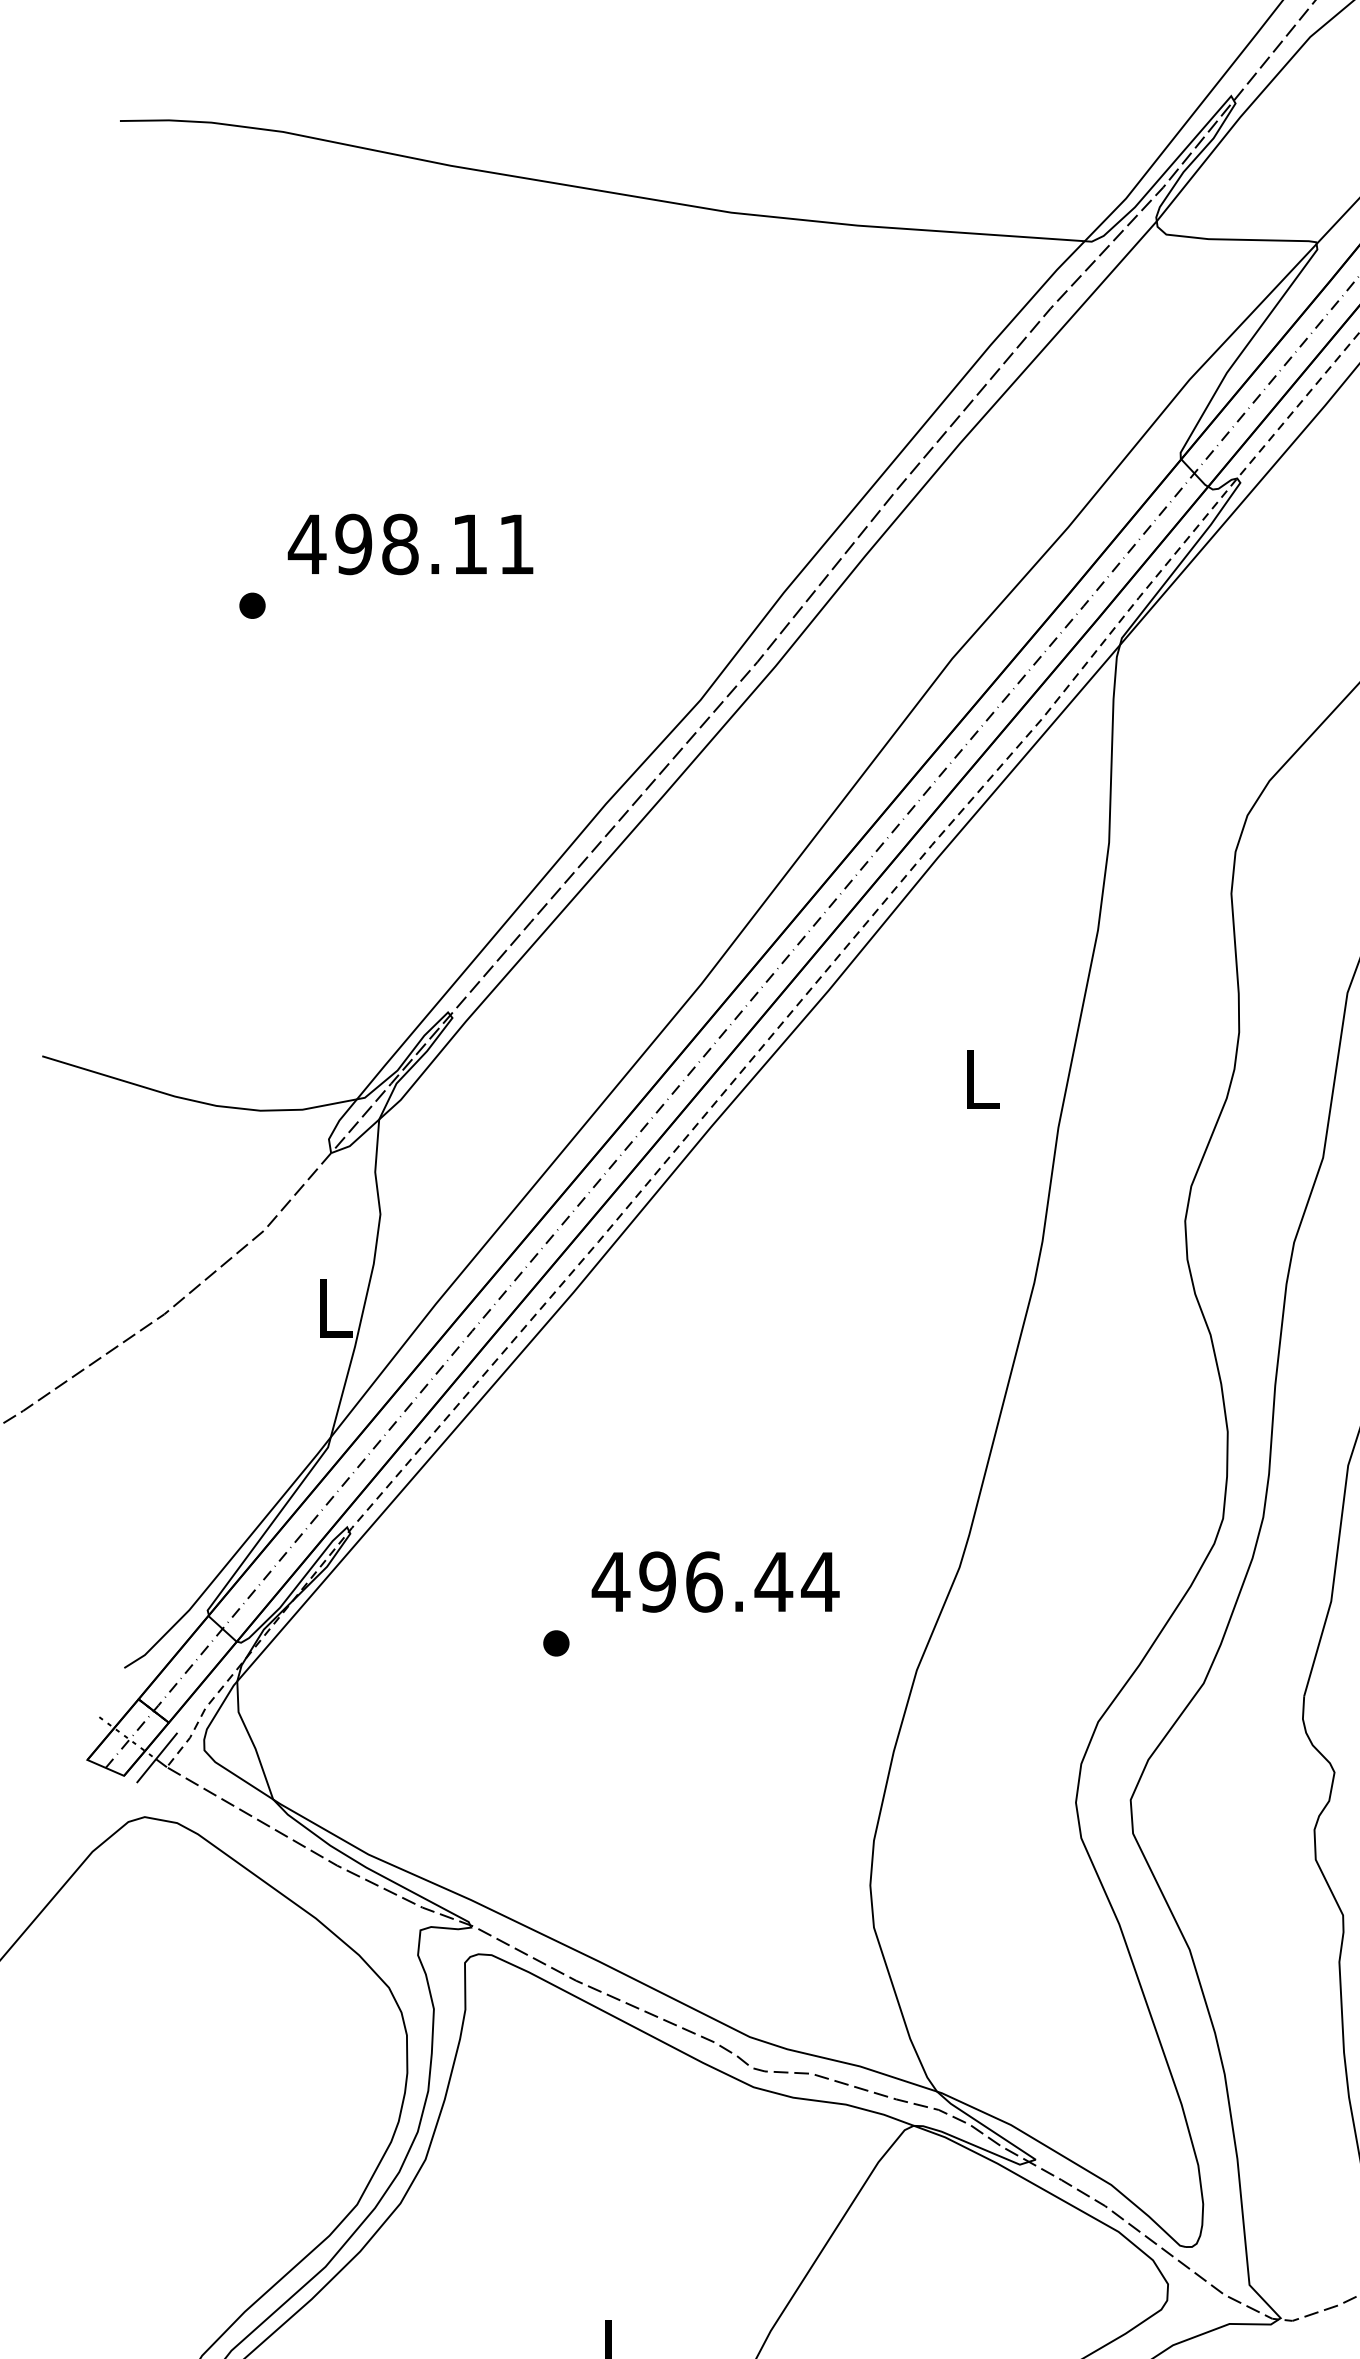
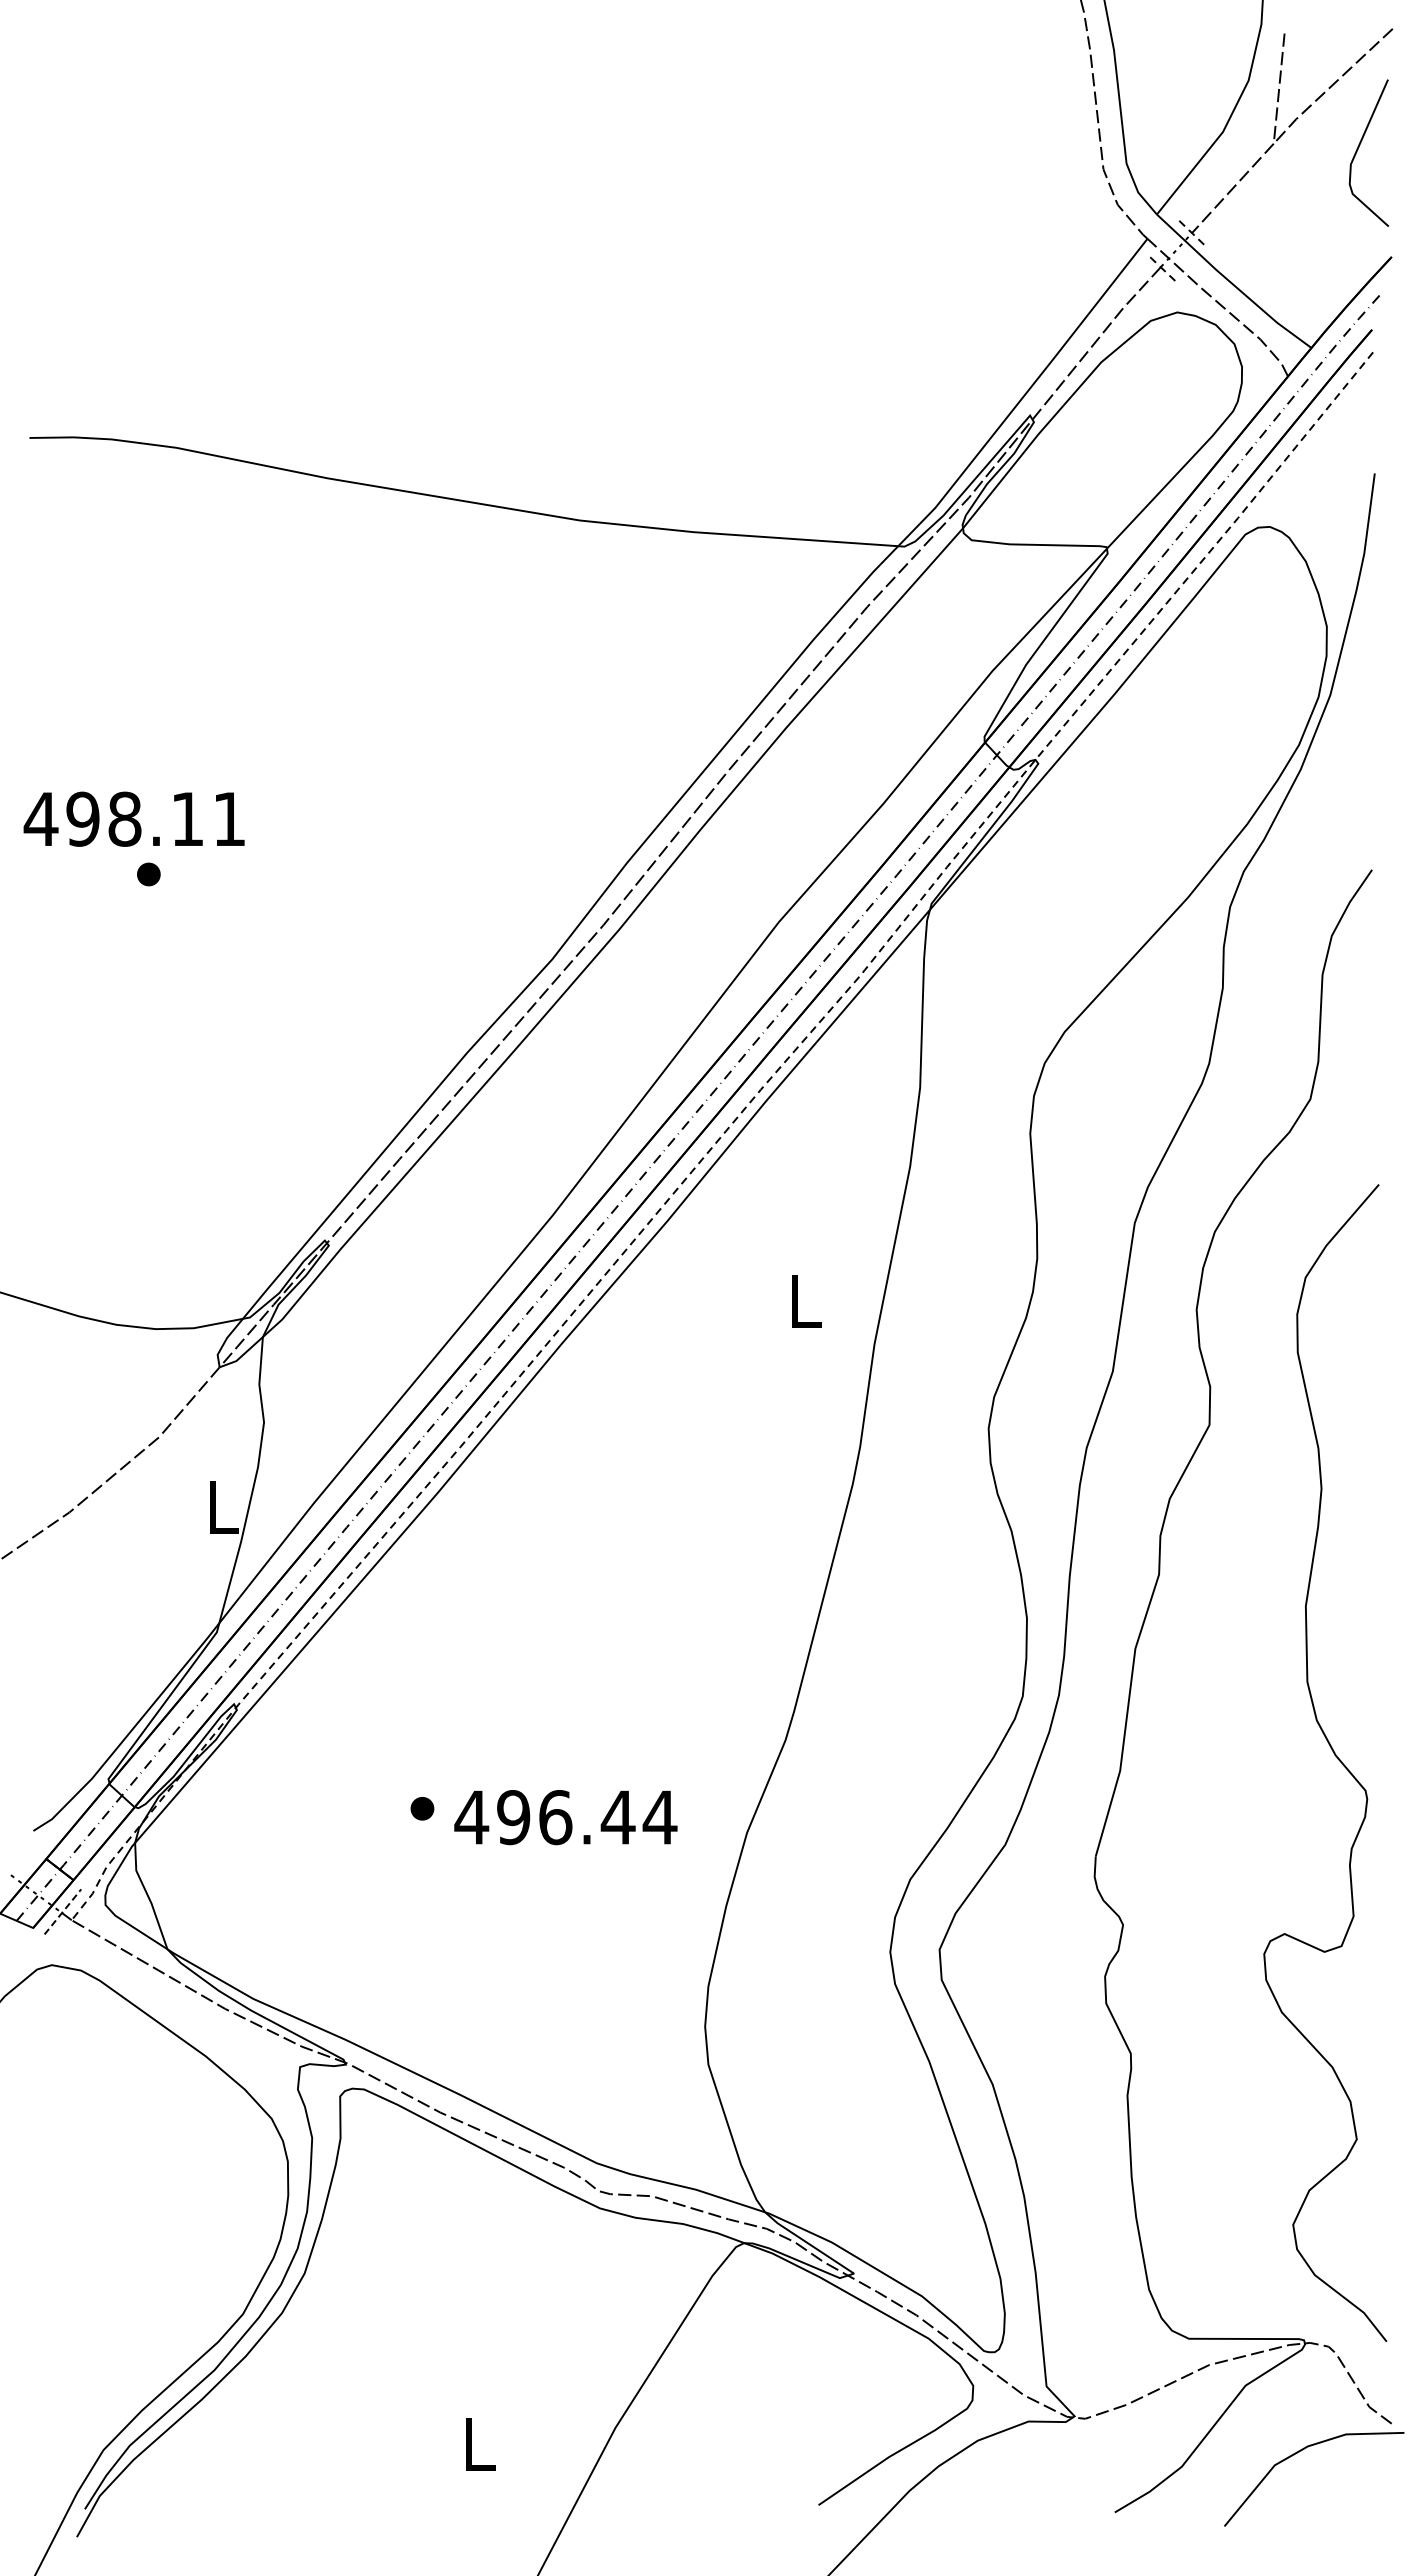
text: (409, 543) -> (133, 818), moved
text: (715, 1582) -> (565, 1817), moved
line: (157, 1757) -> (63, 1911), solid -> dashed

